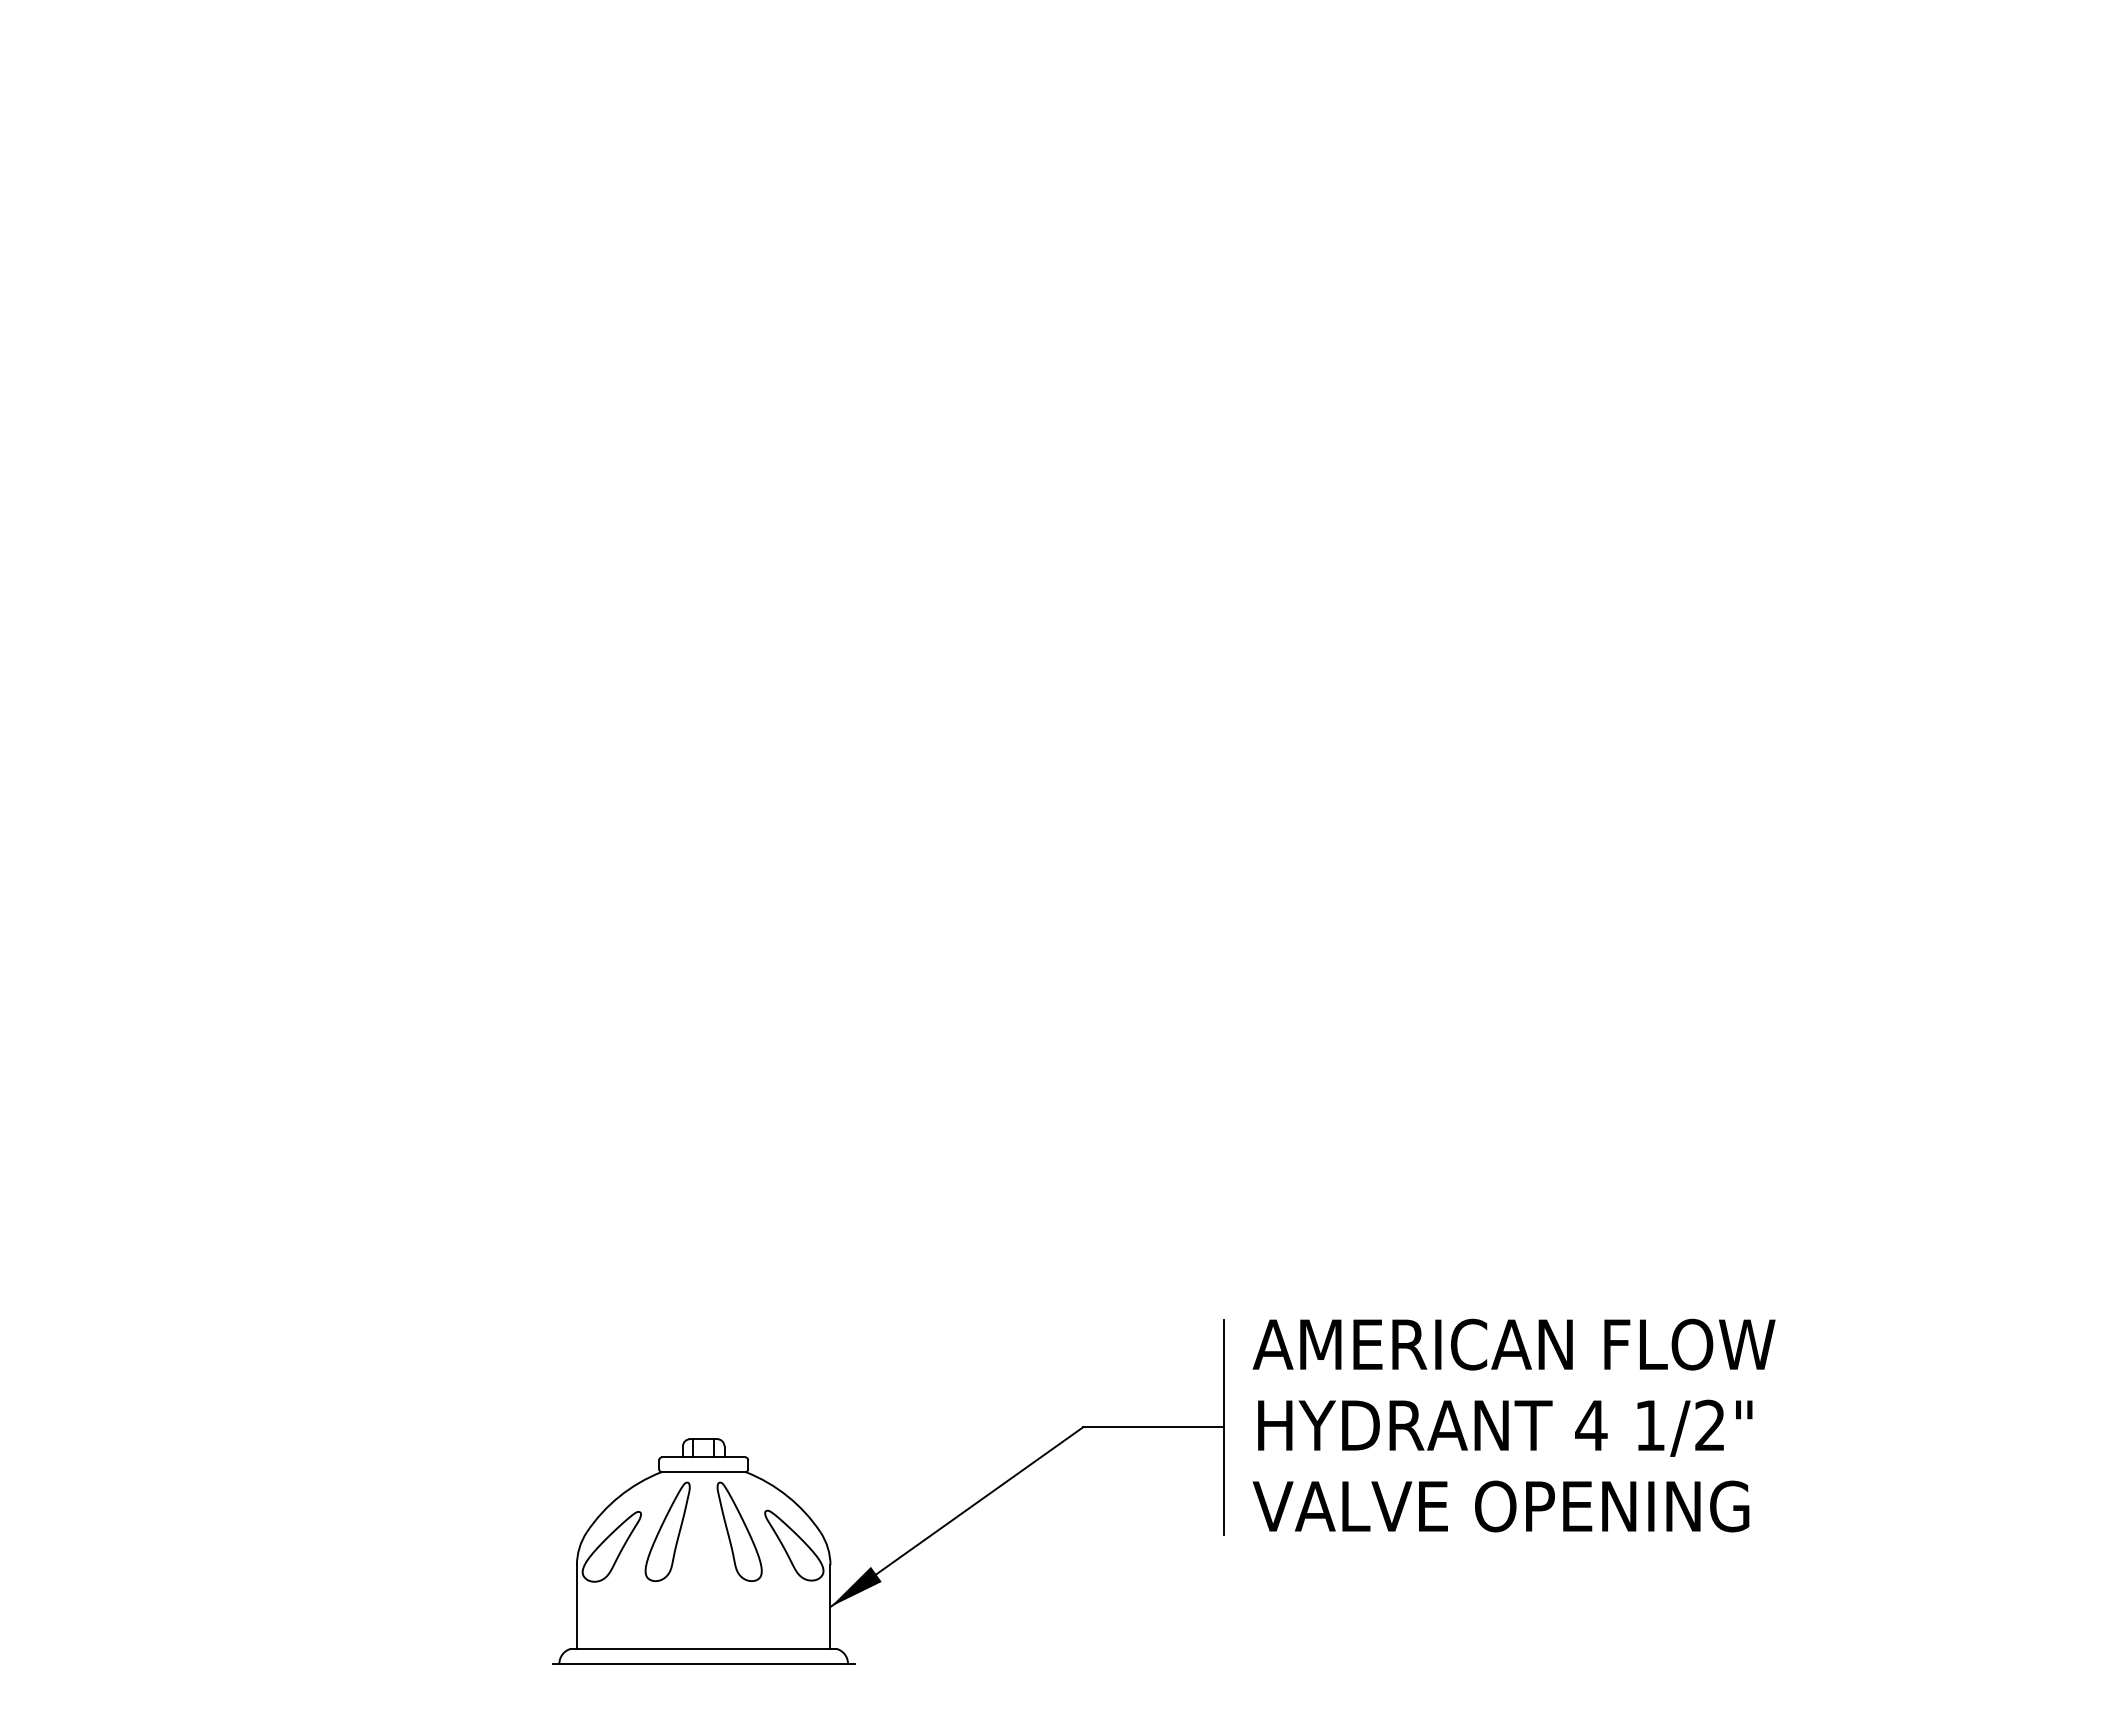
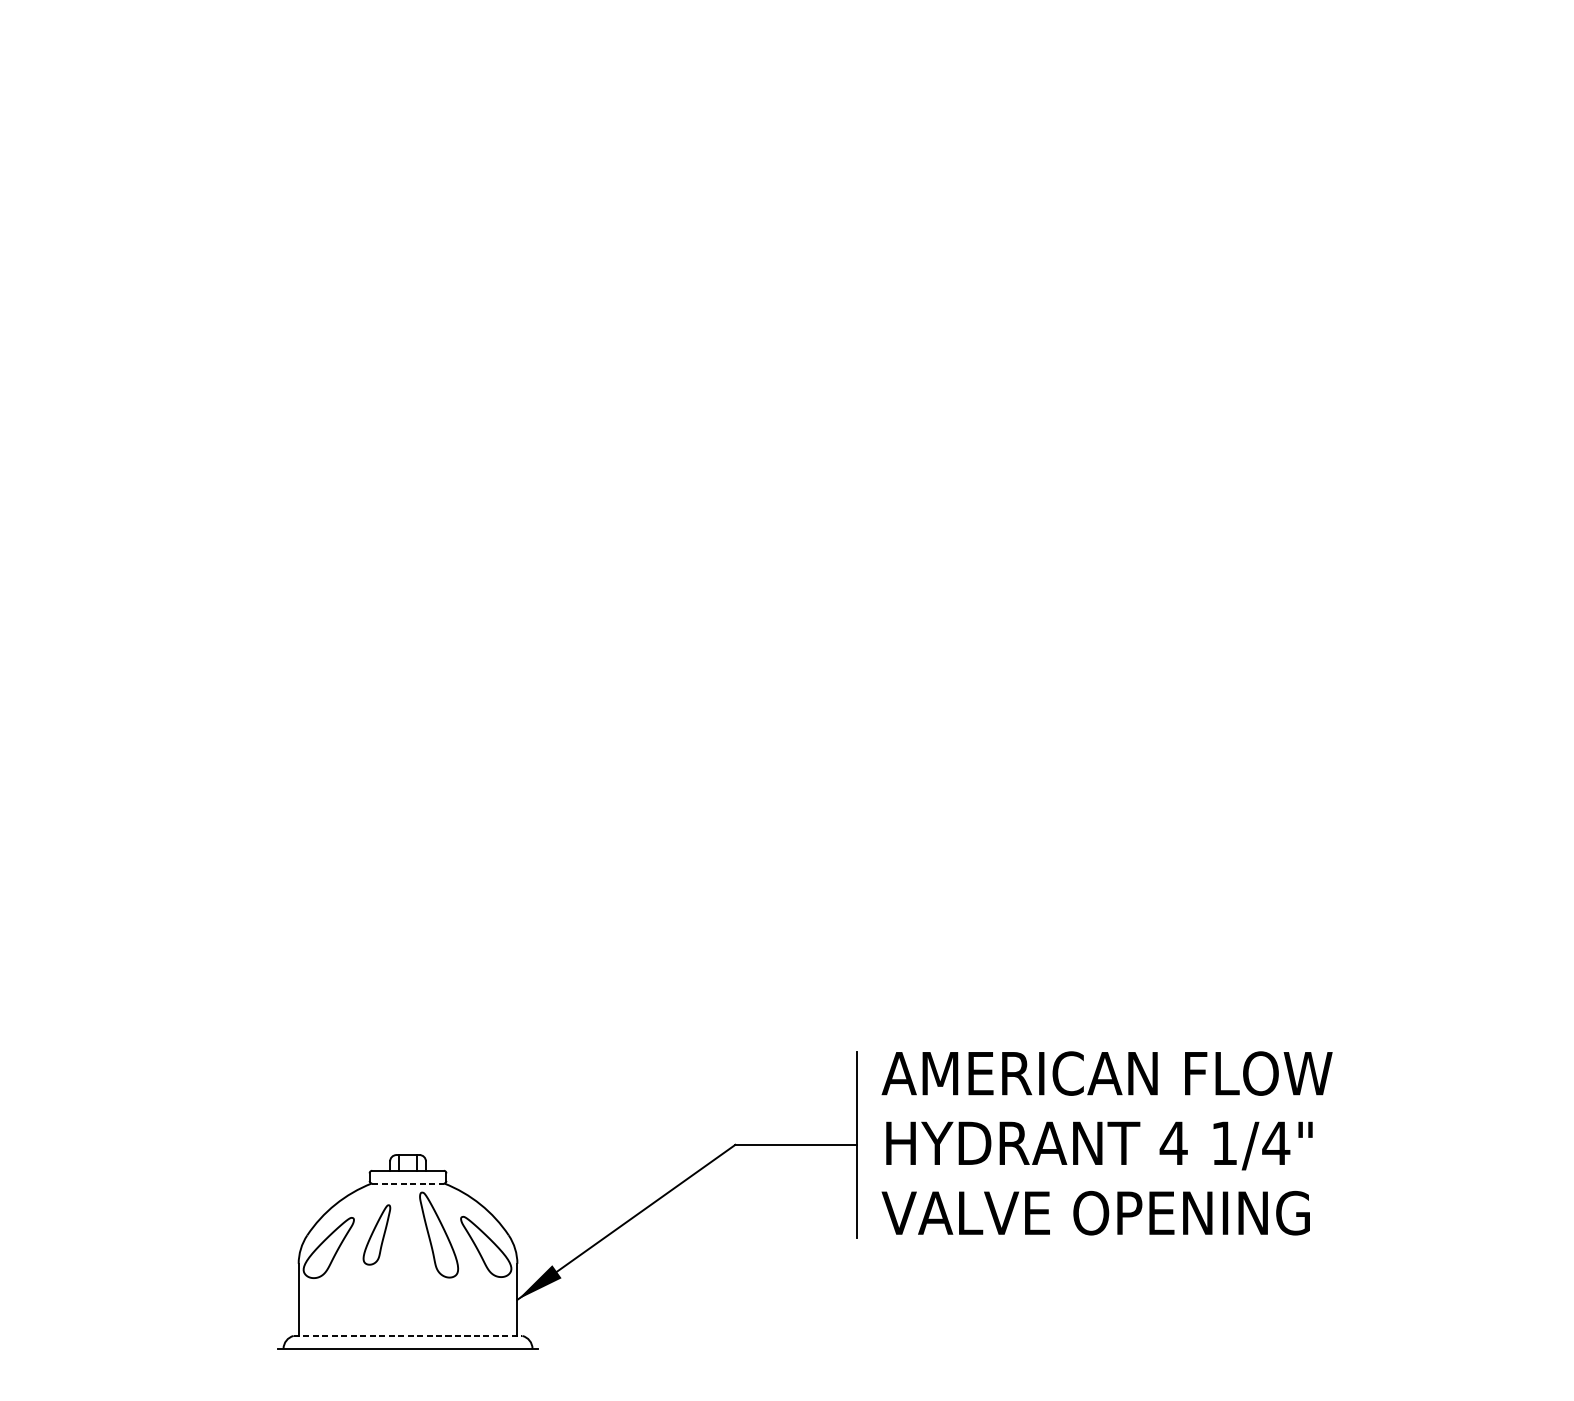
text: (1709, 1424) -> (1275, 1142), 1/2" -> 1/4"
line: (703, 1472) -> (407, 1183), solid -> dashed
part: (667, 1531) -> (376, 1234), size x0.7
line: (703, 1648) -> (407, 1335), solid -> dashed

